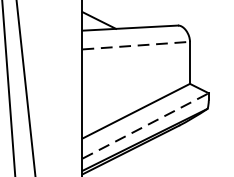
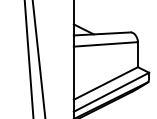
line: (137, 45) -> (106, 44), dashed -> solid
line: (145, 126) -> (111, 92), dashed -> solid

